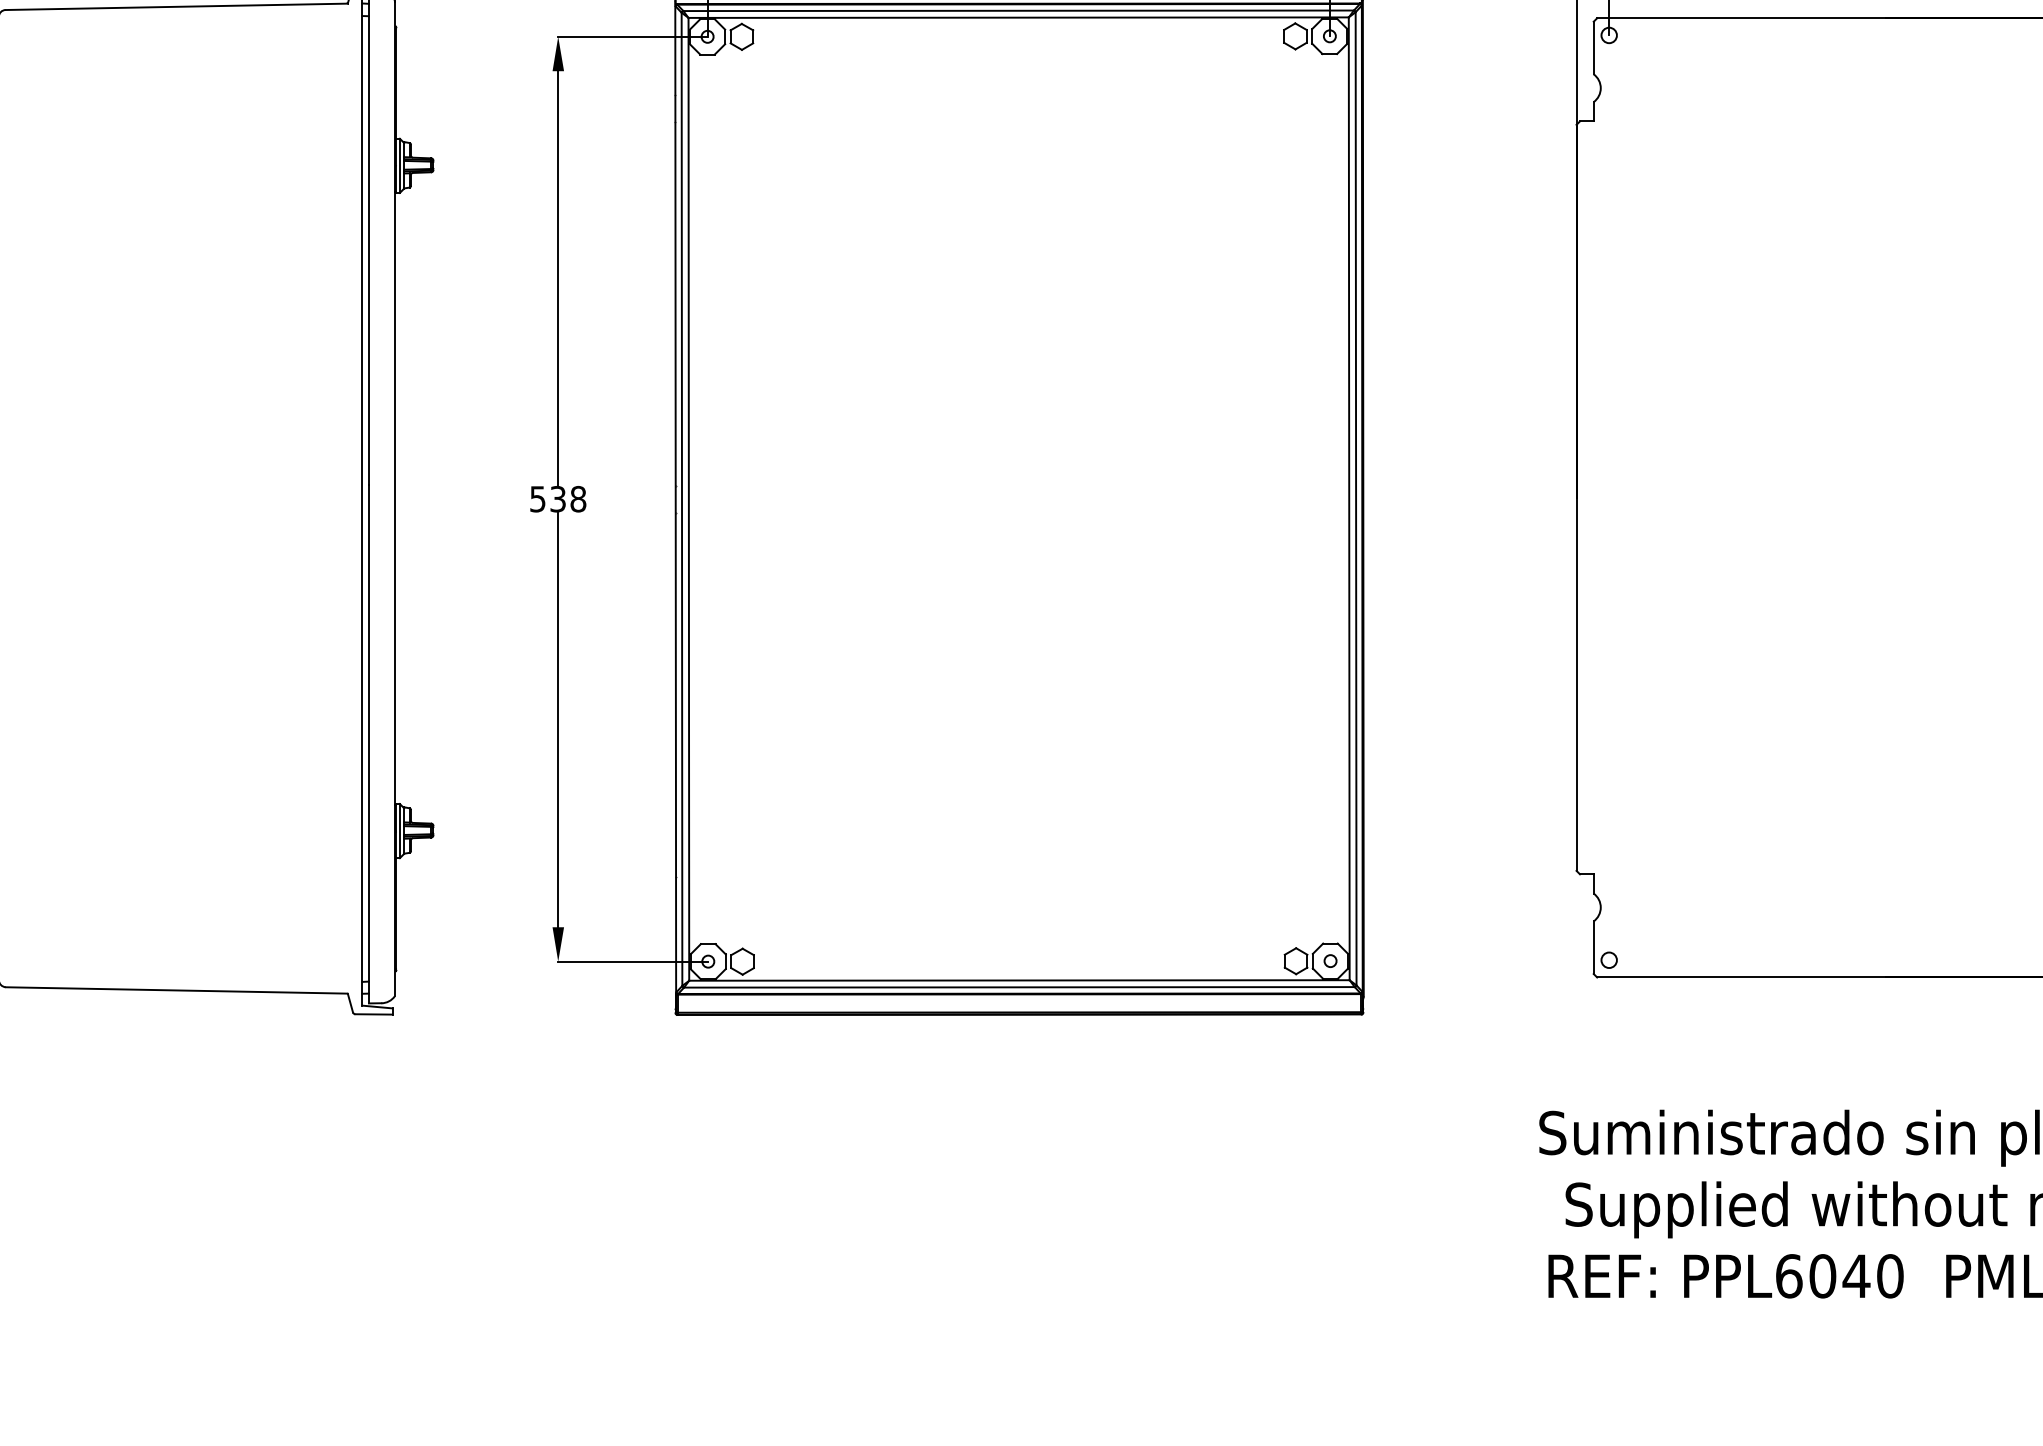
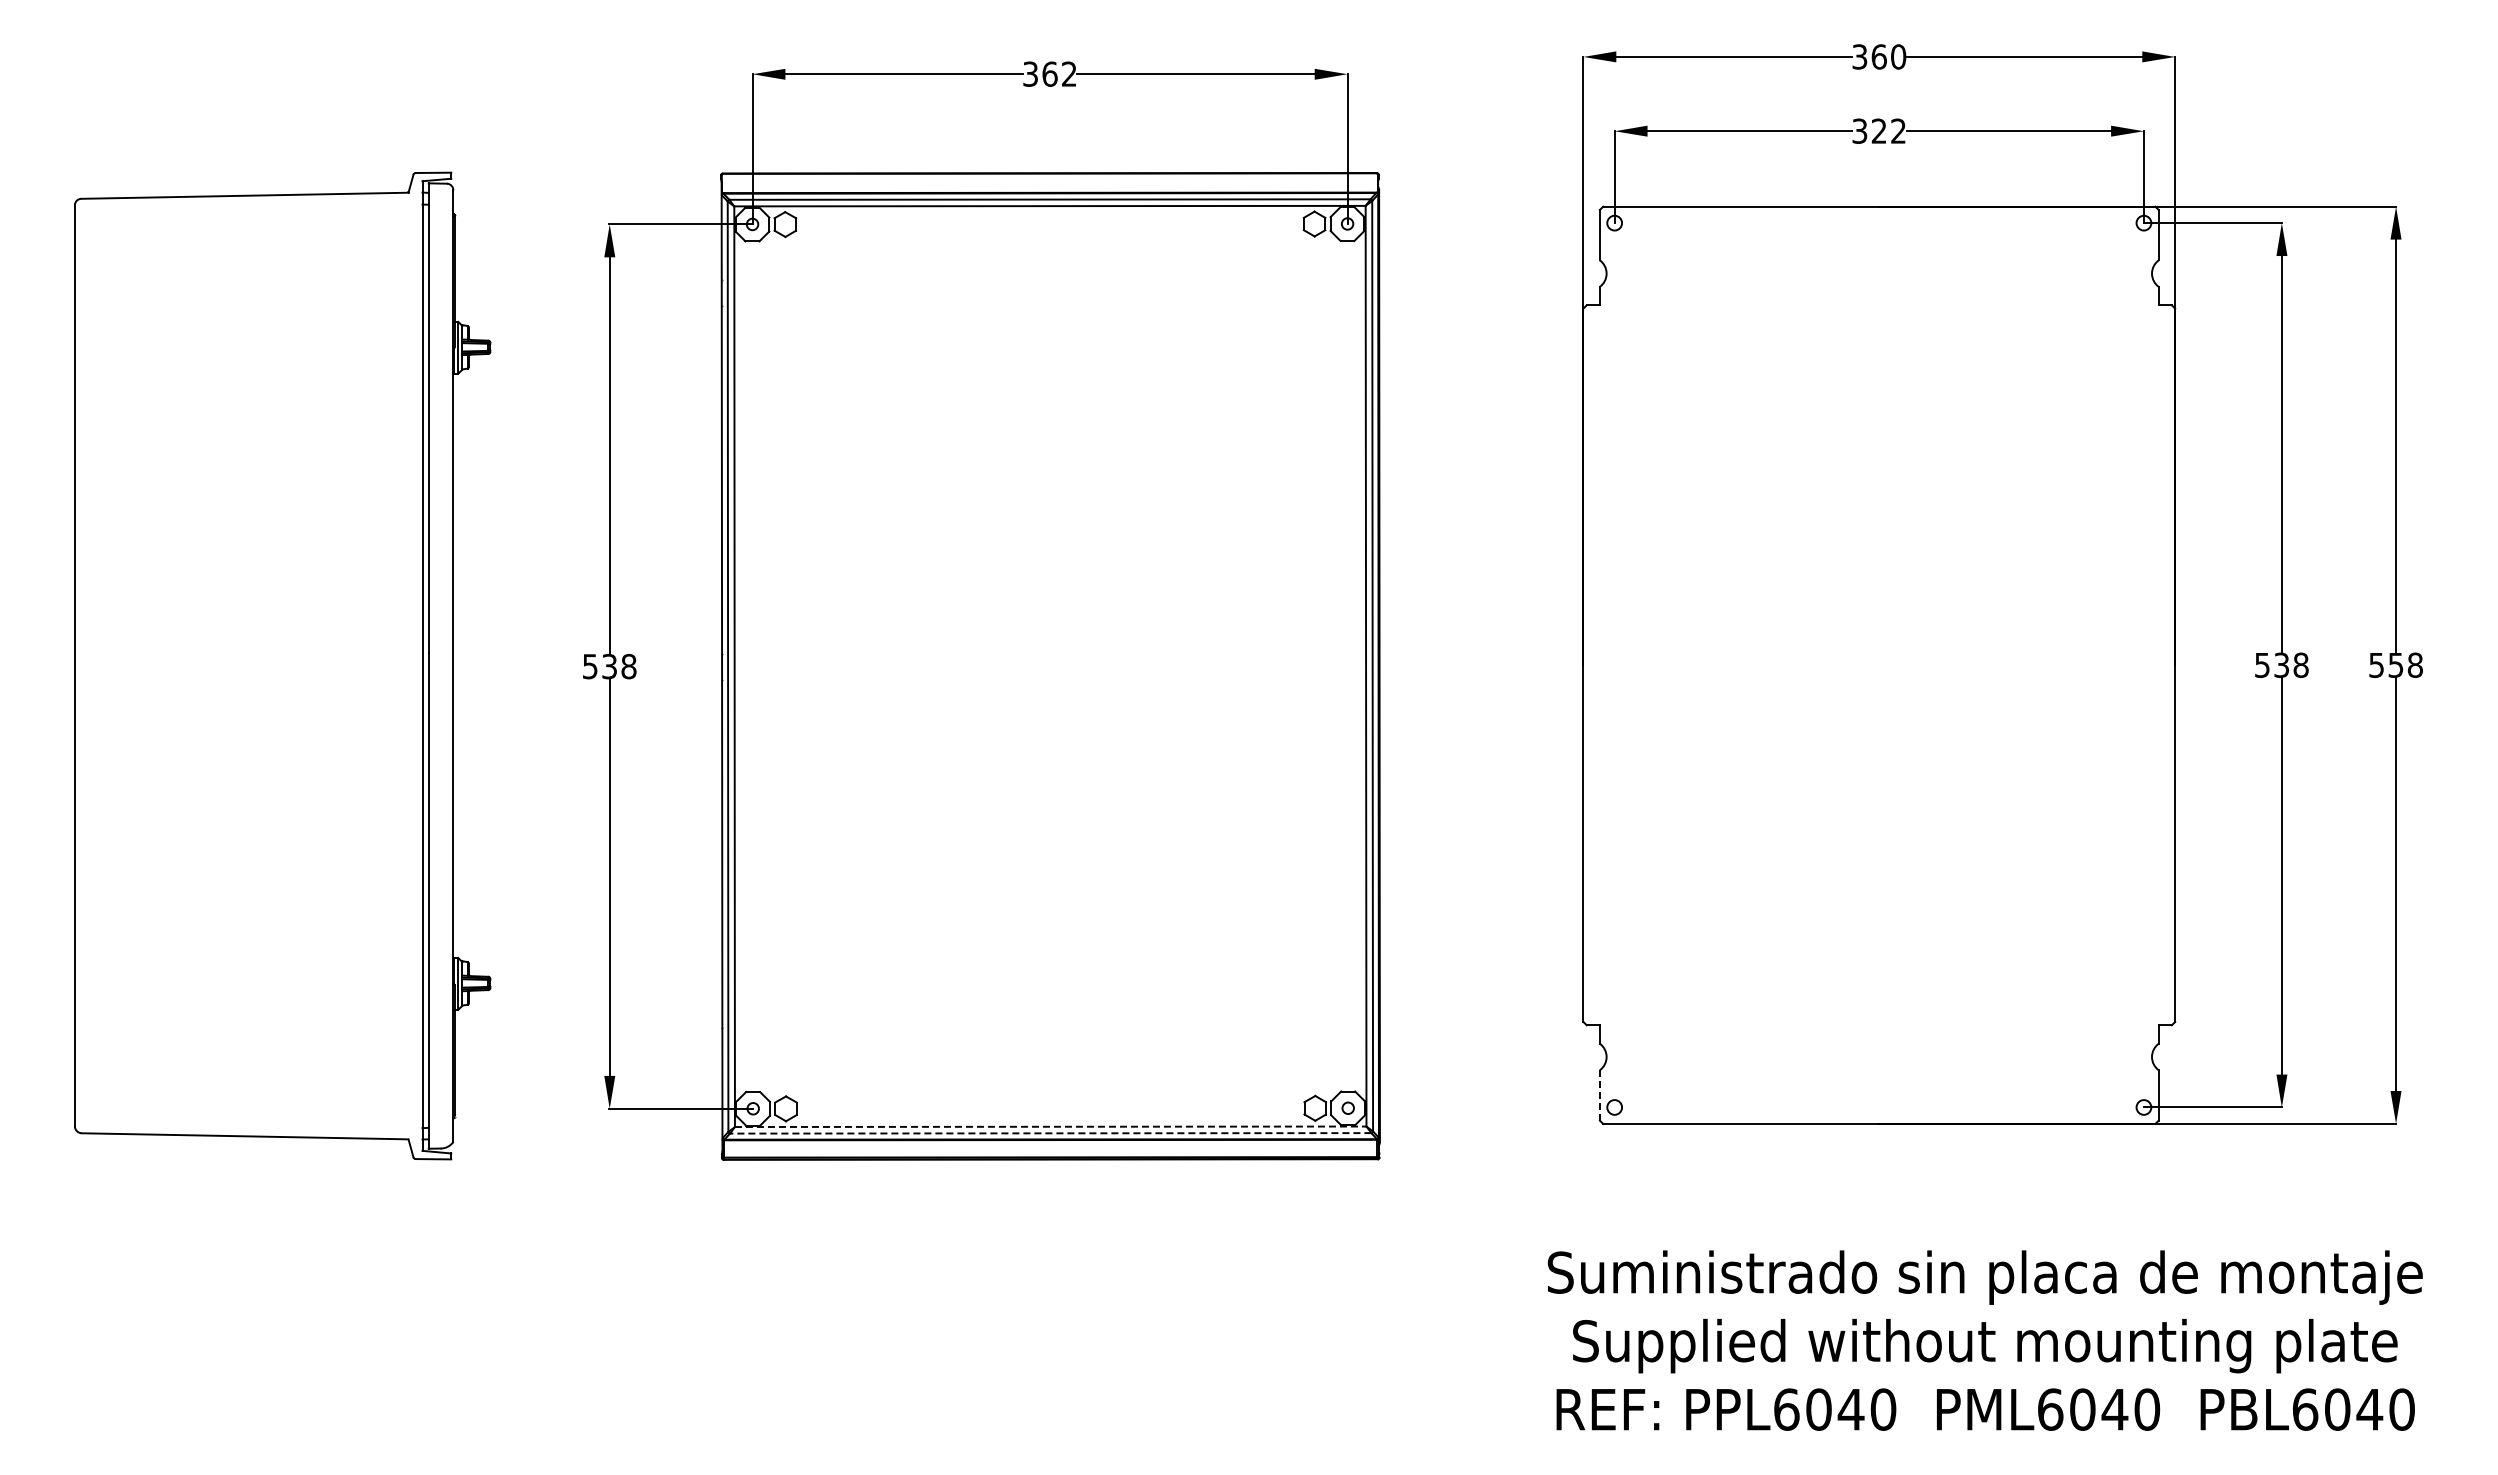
line: (1593, 946) -> (1599, 1094), solid -> dashed
line: (1019, 980) -> (1050, 1126), solid -> dashed
line: (1019, 987) -> (1050, 1133), solid -> dashed

